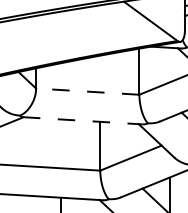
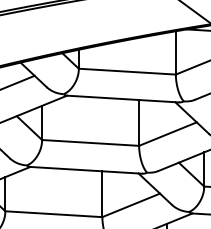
line: (87, 91) -> (127, 71), dashed -> solid
line: (83, 121) -> (123, 99), dashed -> solid

